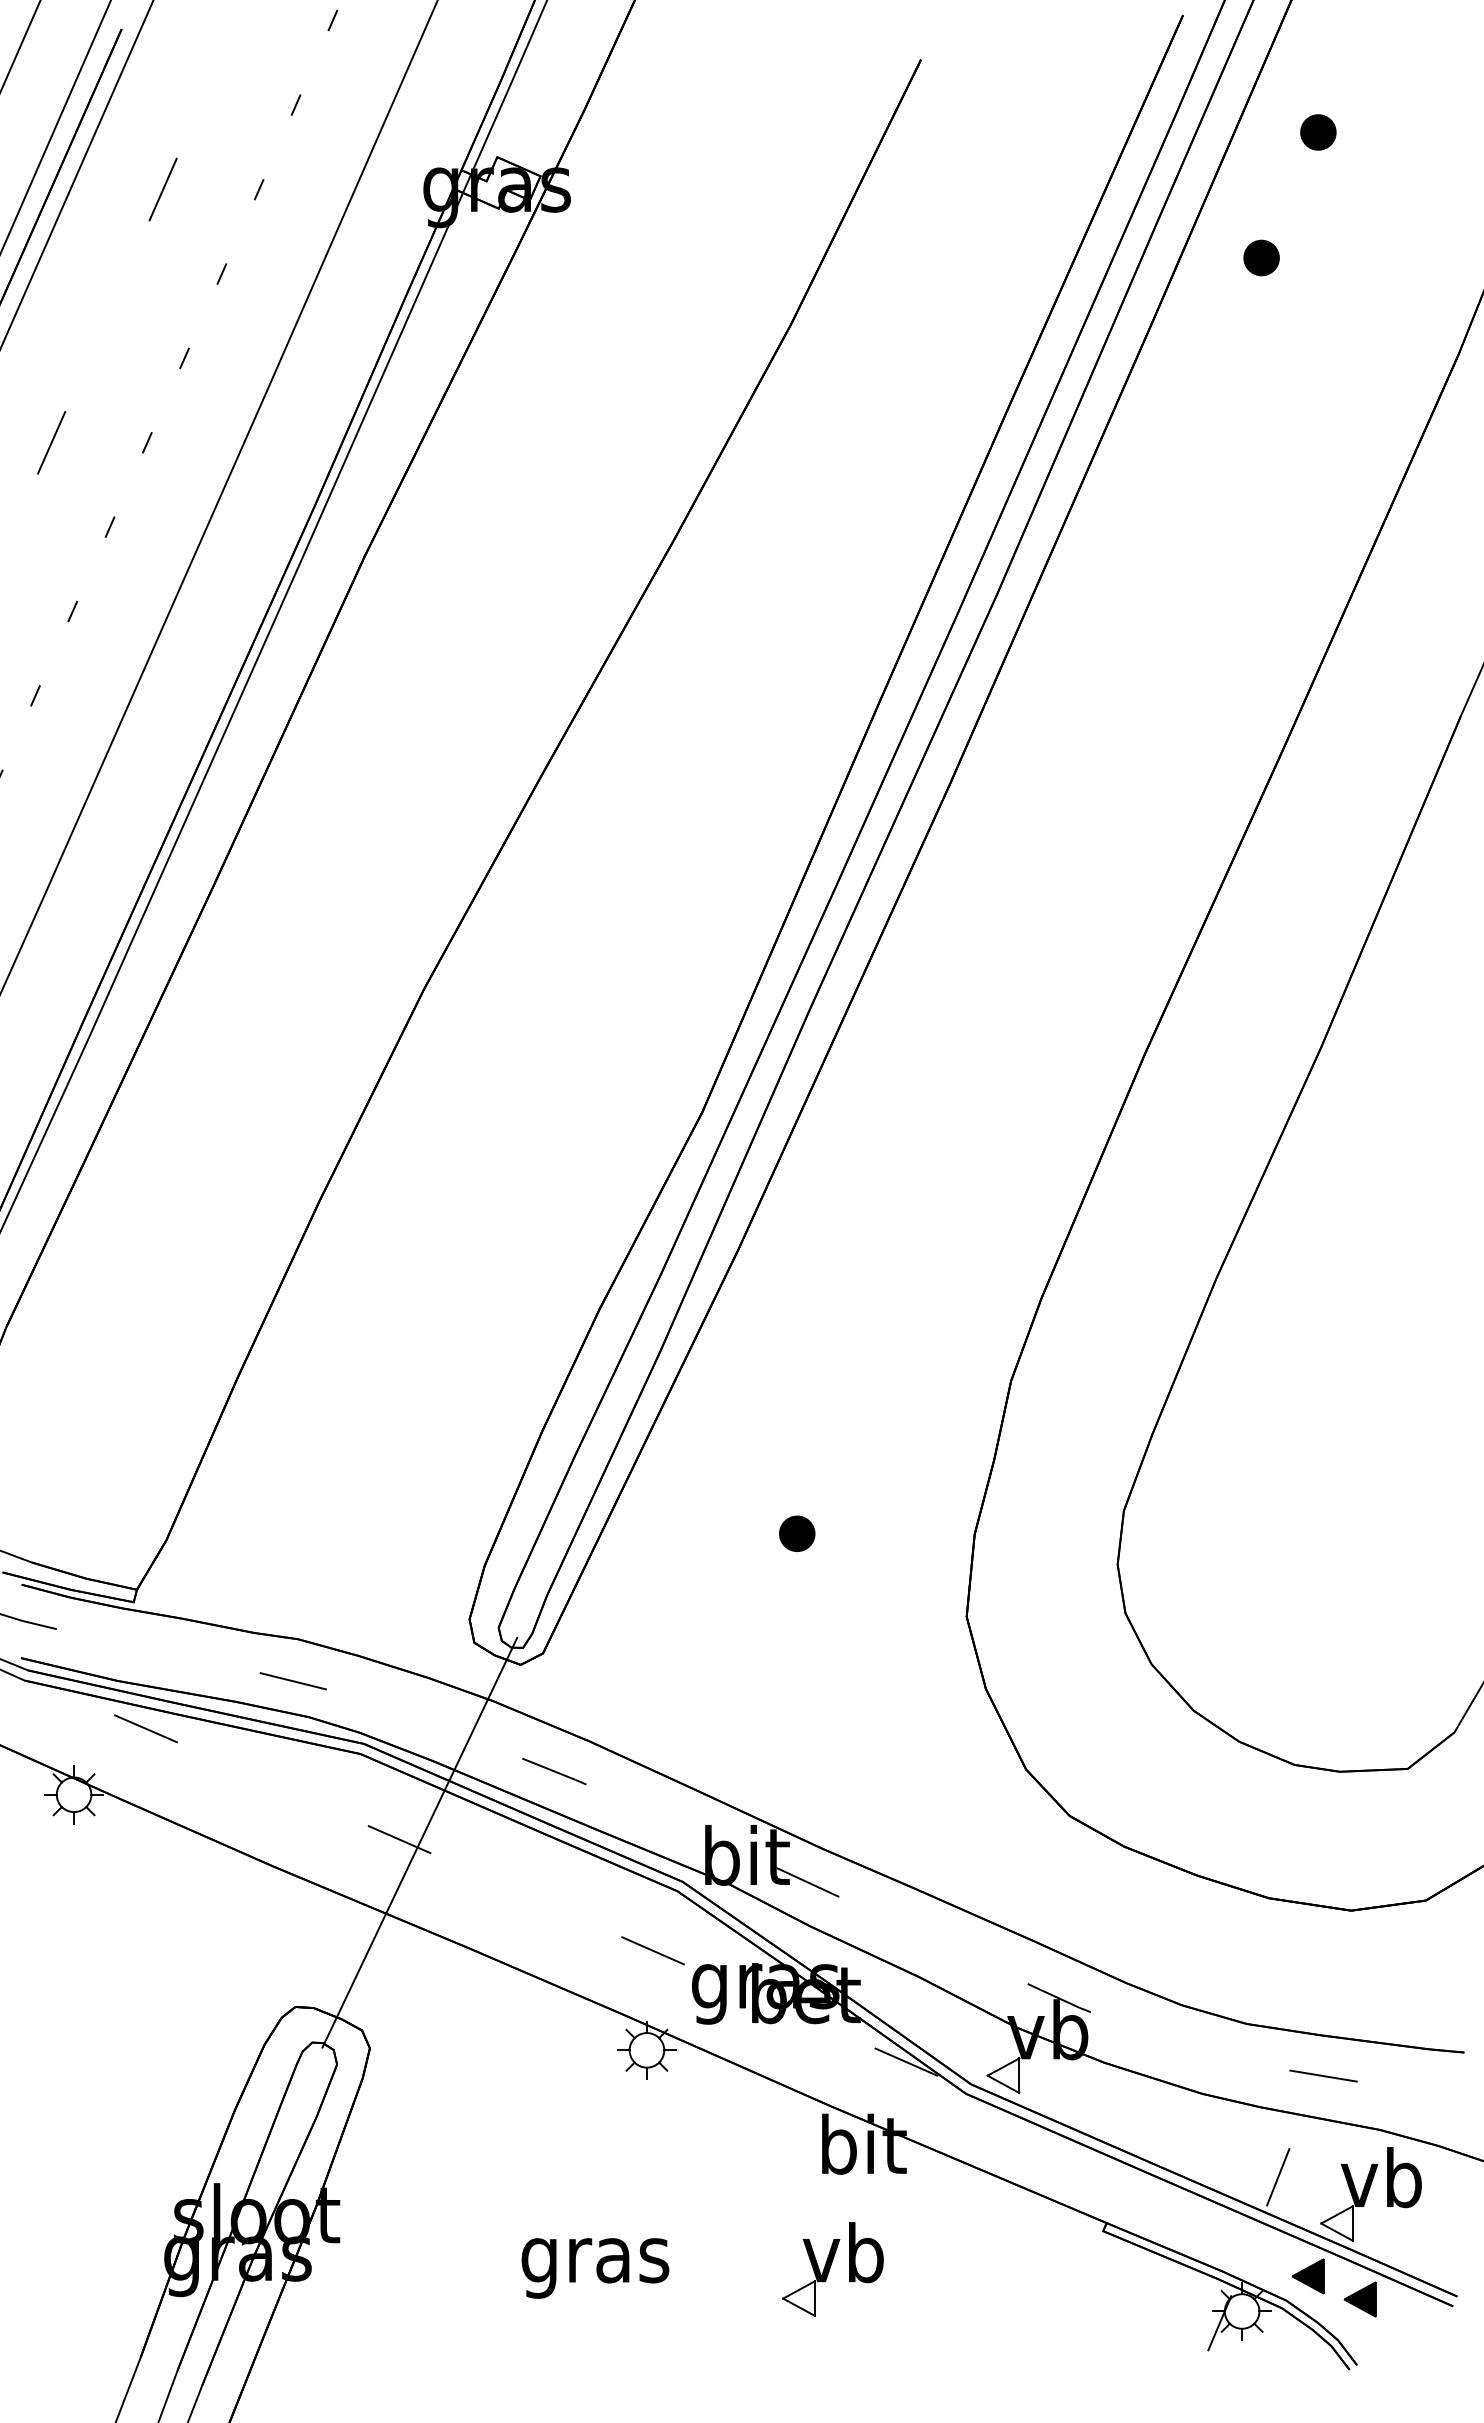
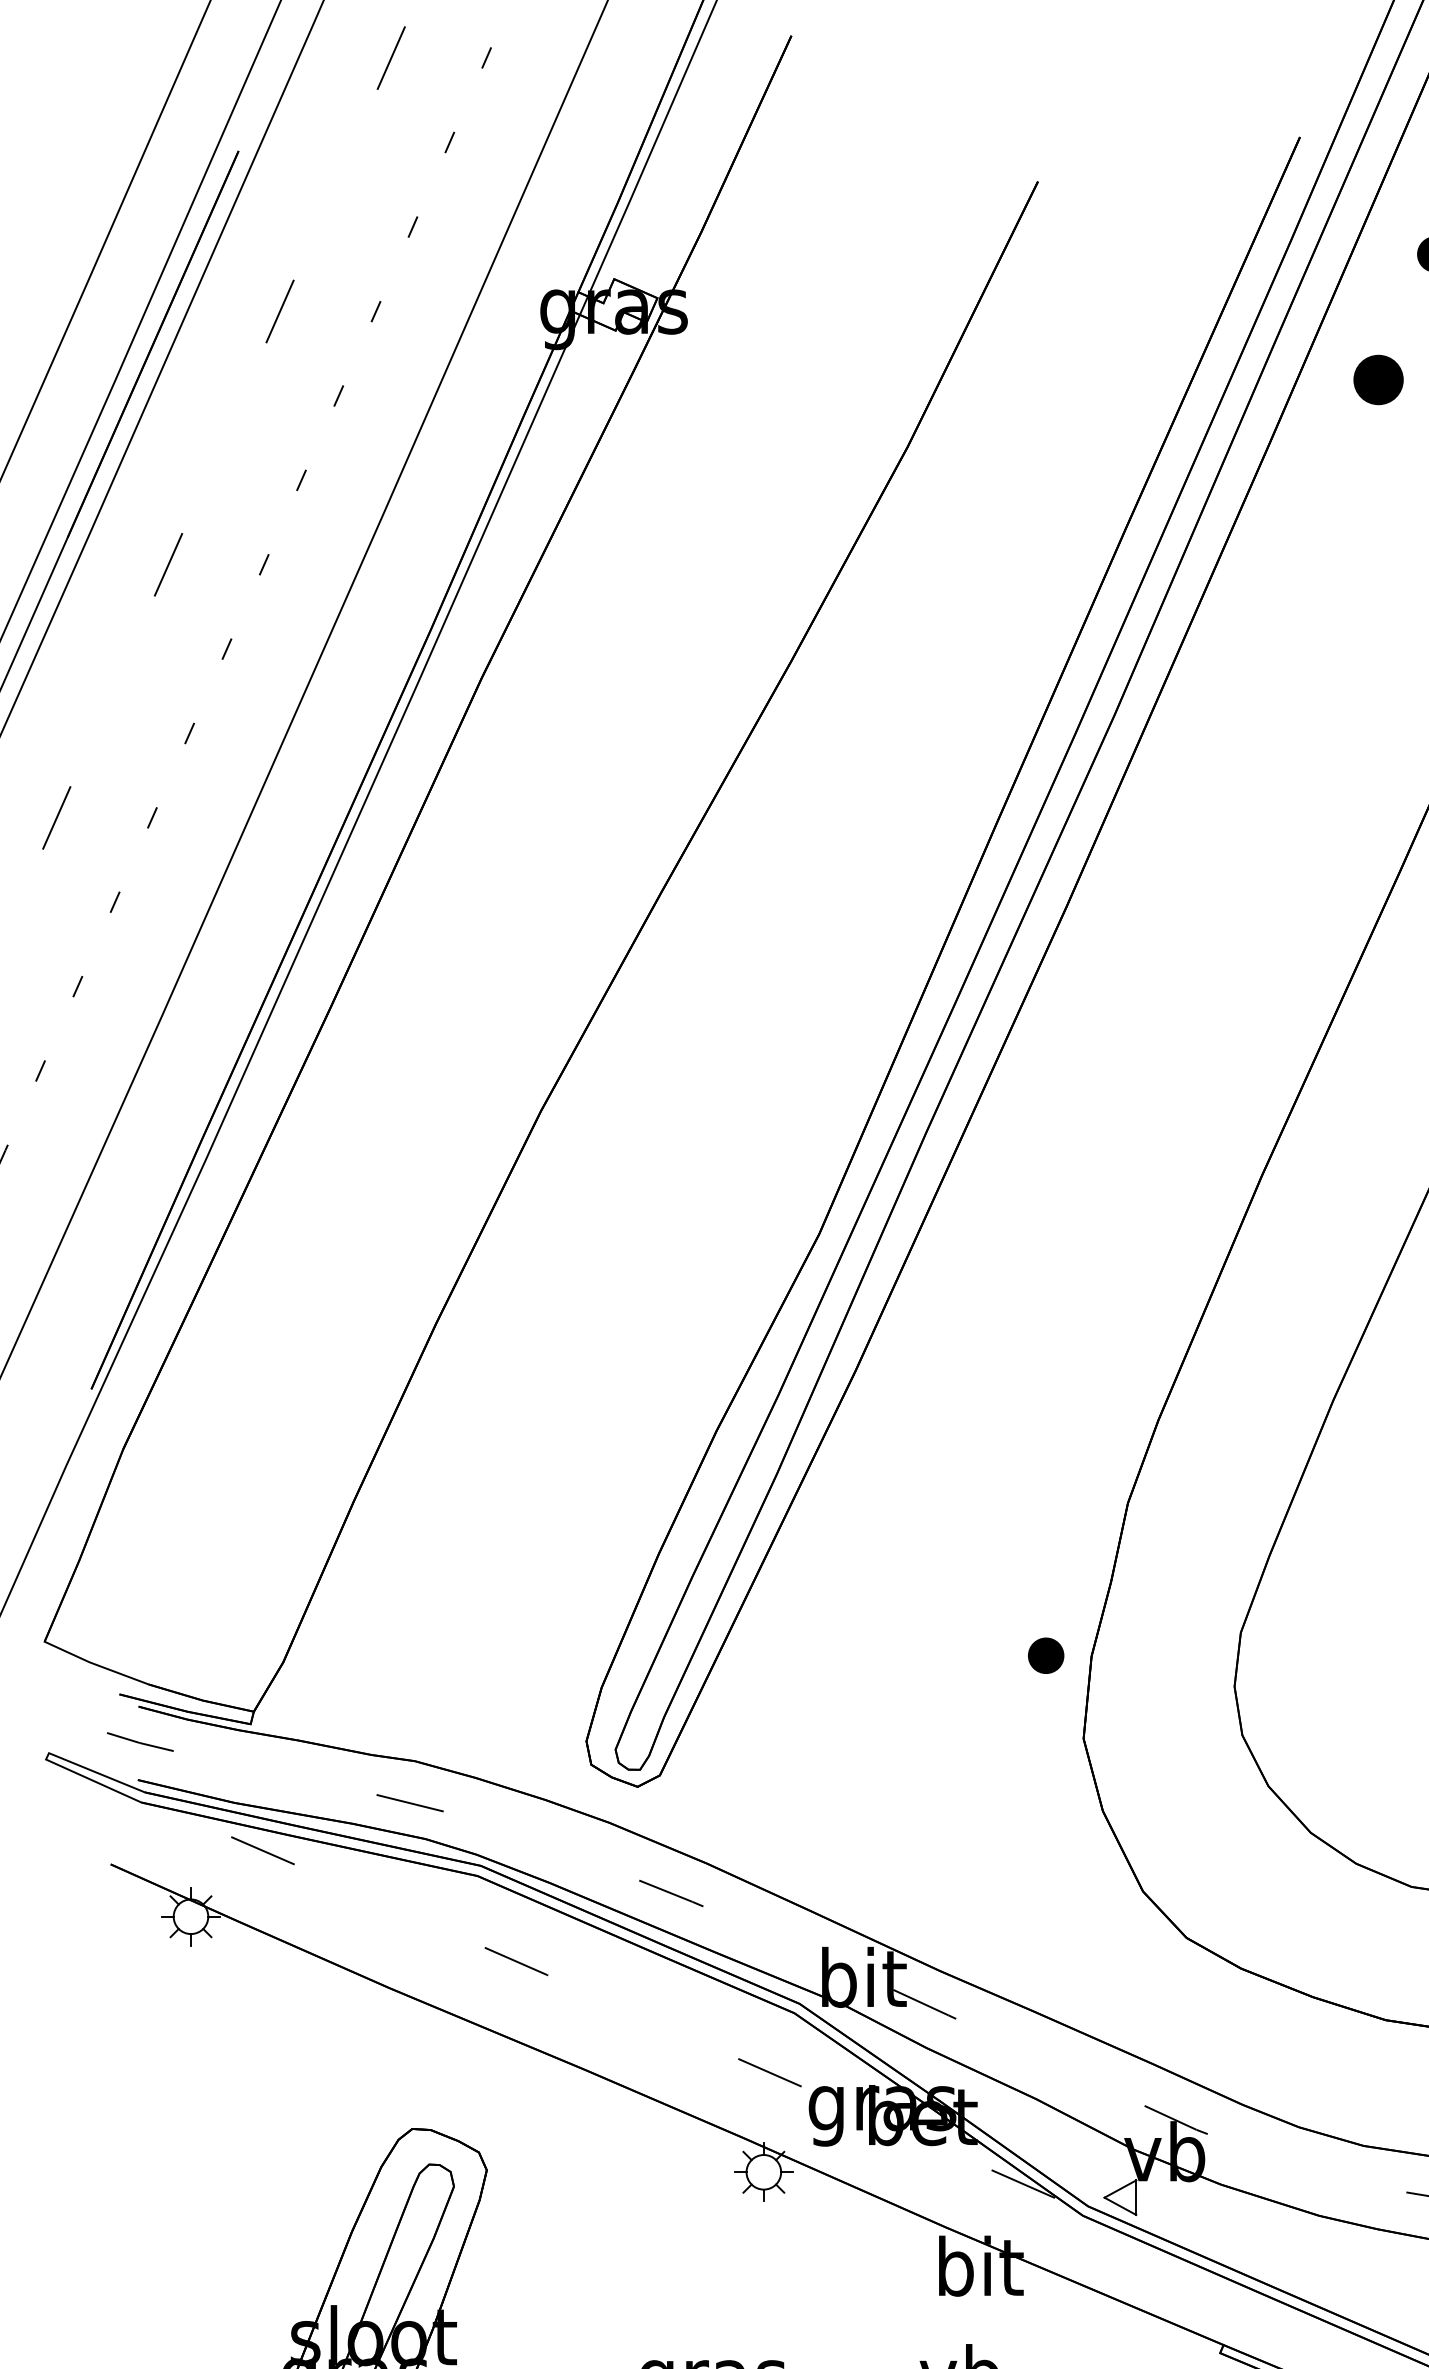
part: (1261, 257) -> (1378, 379), size x1.4
part: (797, 1533) -> (1046, 1655), moved
line: (419, 1842) -> (536, 1964), removed
line: (1278, 2177) -> (1395, 2299), removed

